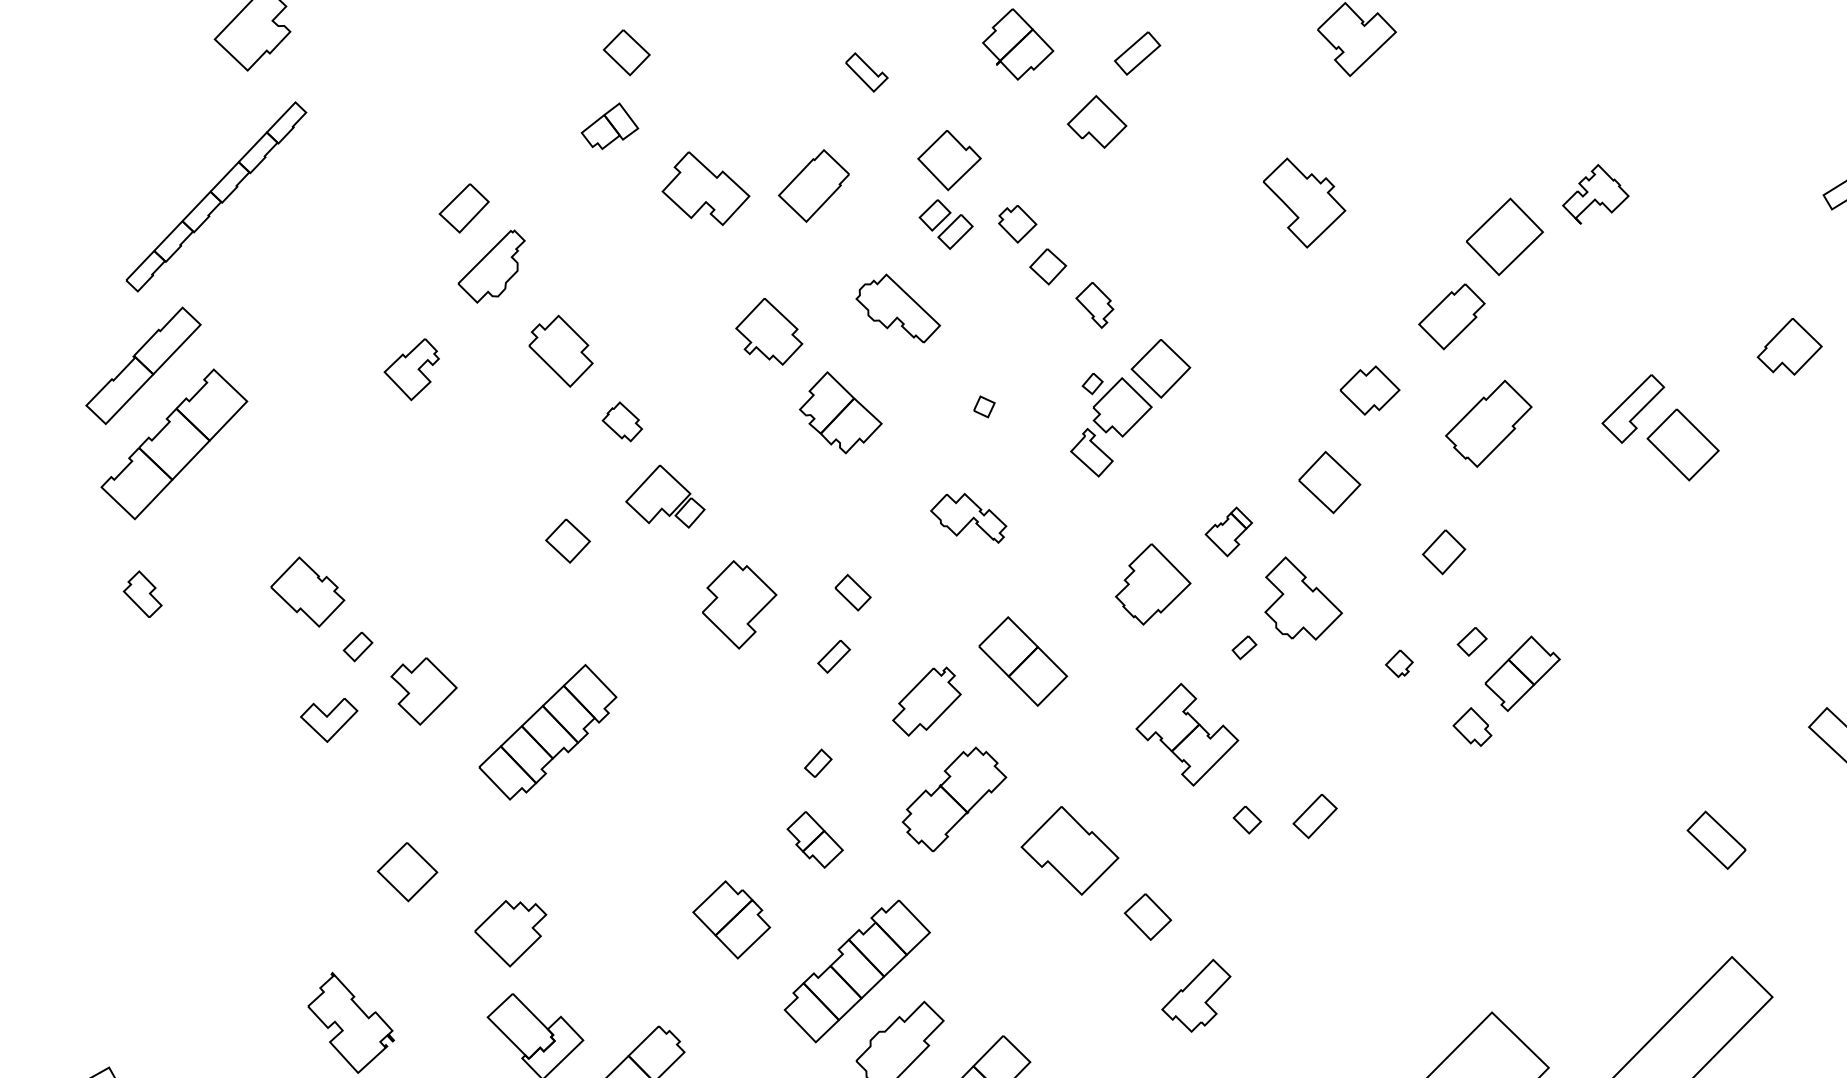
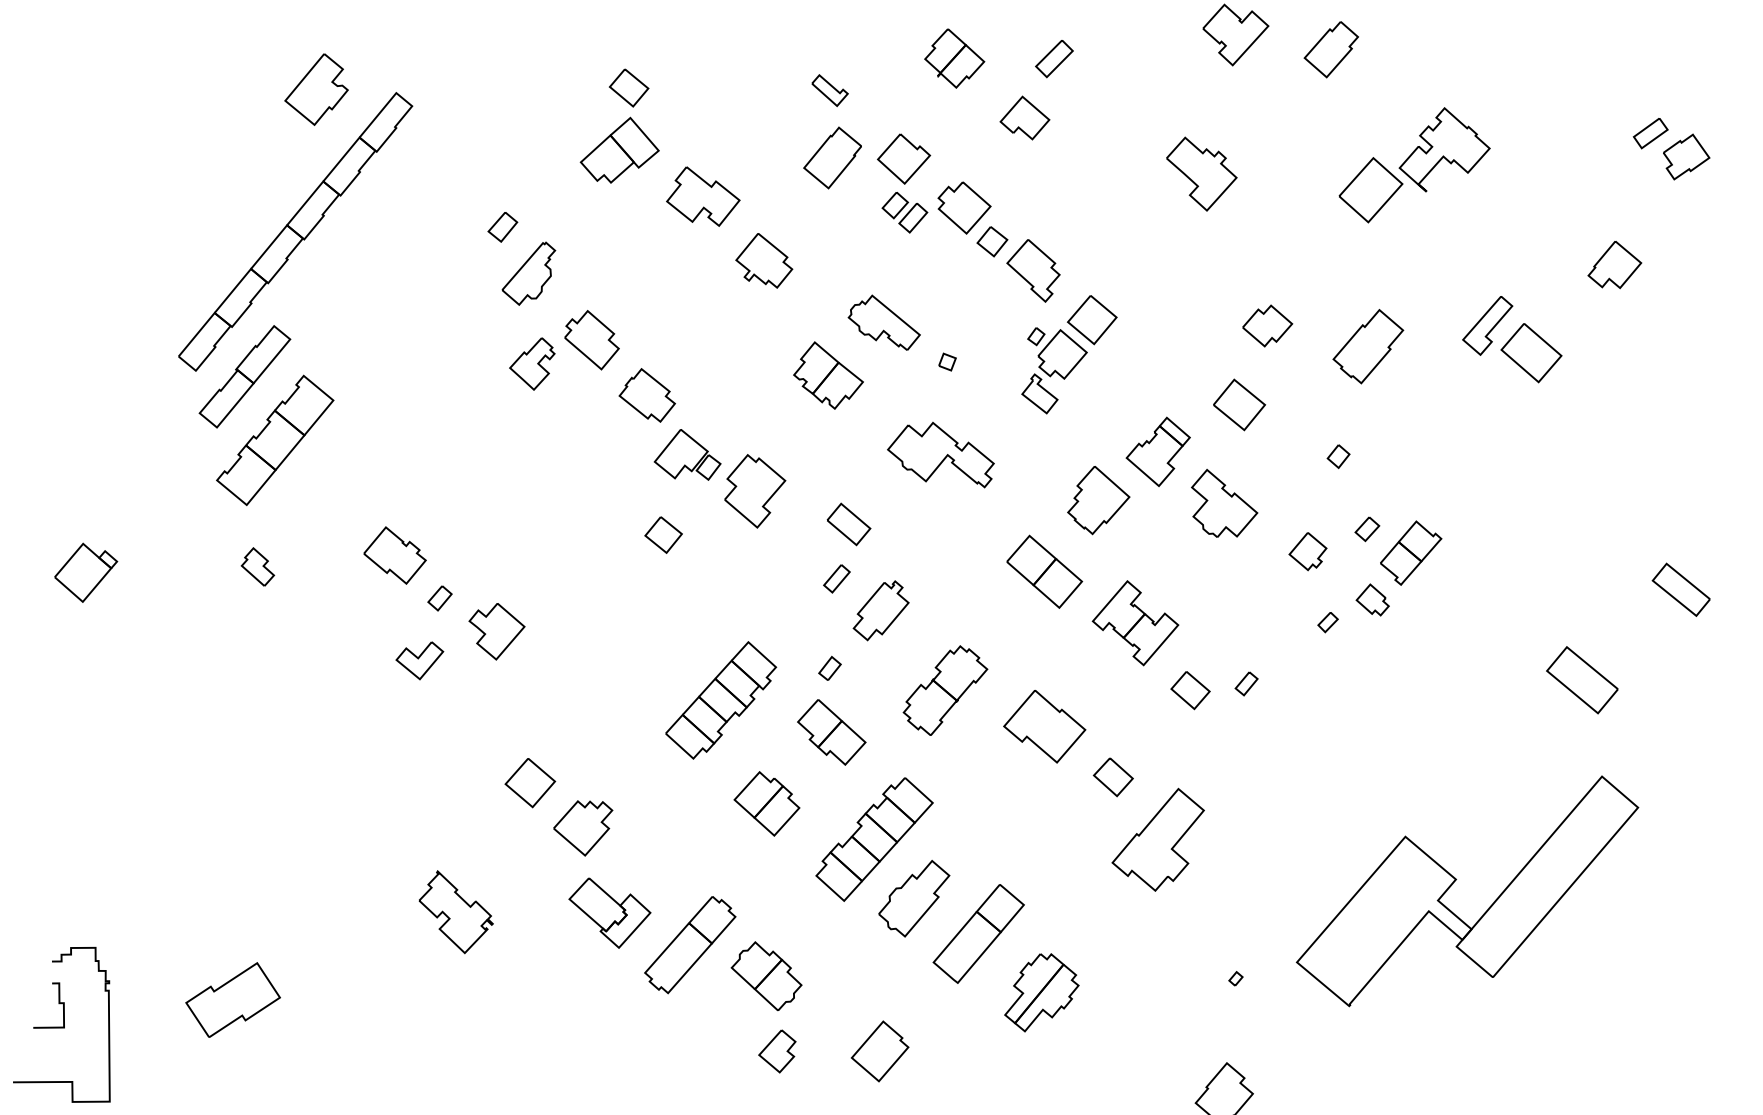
part: (610, 125) -> (619, 149), size x1.67
part: (813, 185) -> (832, 157), moved
part: (1596, 194) -> (1444, 149), size x1.67
part: (216, 196) -> (295, 231), size x1.67
part: (463, 208) -> (502, 227), size x0.71
part: (1017, 223) -> (964, 207), size x1.67
part: (1094, 304) -> (1033, 270), size x1.67
part: (897, 307) -> (883, 322), moved
part: (1450, 316) -> (1330, 49), moved
part: (769, 331) -> (764, 260), moved
part: (411, 368) -> (532, 363), moved
part: (621, 421) -> (646, 395), size x1.67
part: (968, 516) -> (940, 454), size x1.67
part: (1227, 531) -> (1157, 451), size x1.67
part: (567, 540) -> (663, 534), moved
part: (1443, 552) -> (1338, 456), size x0.62
part: (852, 592) -> (848, 524), size x1.43
part: (739, 605) -> (755, 491), moved
part: (1243, 647) -> (1327, 622), moved
part: (1023, 661) -> (1044, 571), moved
part: (1398, 663) -> (1307, 551), size x1.67
part: (926, 701) -> (880, 610), moved
part: (548, 732) -> (721, 700), moved
part: (1314, 816) -> (1246, 683), size x0.62
part: (1247, 819) -> (1190, 690), size x1.67
part: (814, 839) -> (831, 732), size x1.43
part: (1716, 840) -> (1582, 680), size x1.43
part: (407, 872) -> (530, 783), moved
part: (1195, 995) -> (1157, 839), size x1.67

